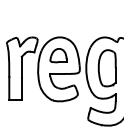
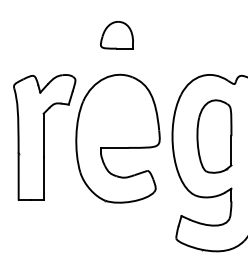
part: (58, 55) -> (117, 35), moved

